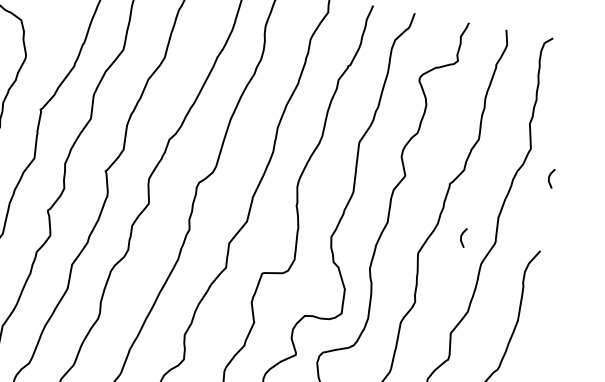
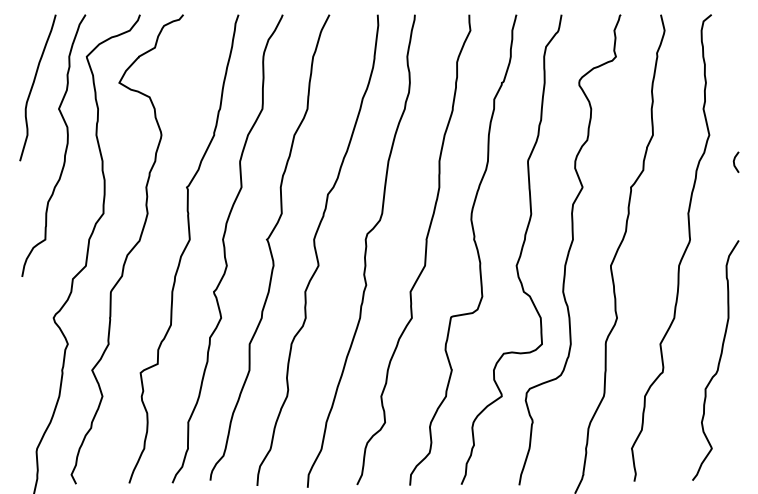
line: (461, 236) -> (653, 240), removed

